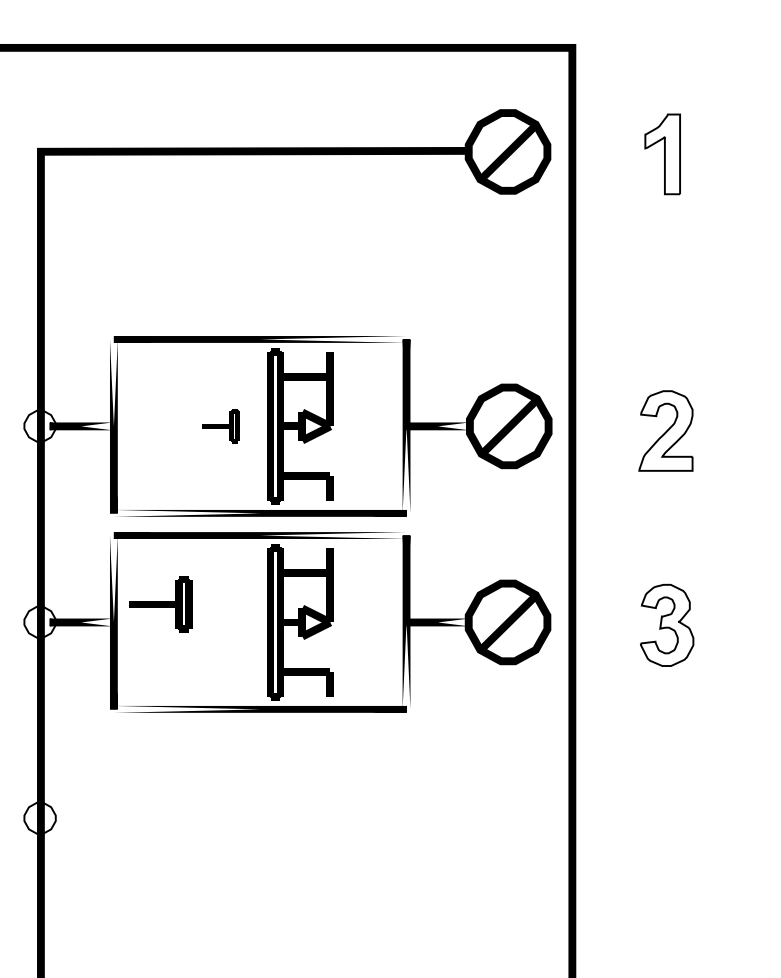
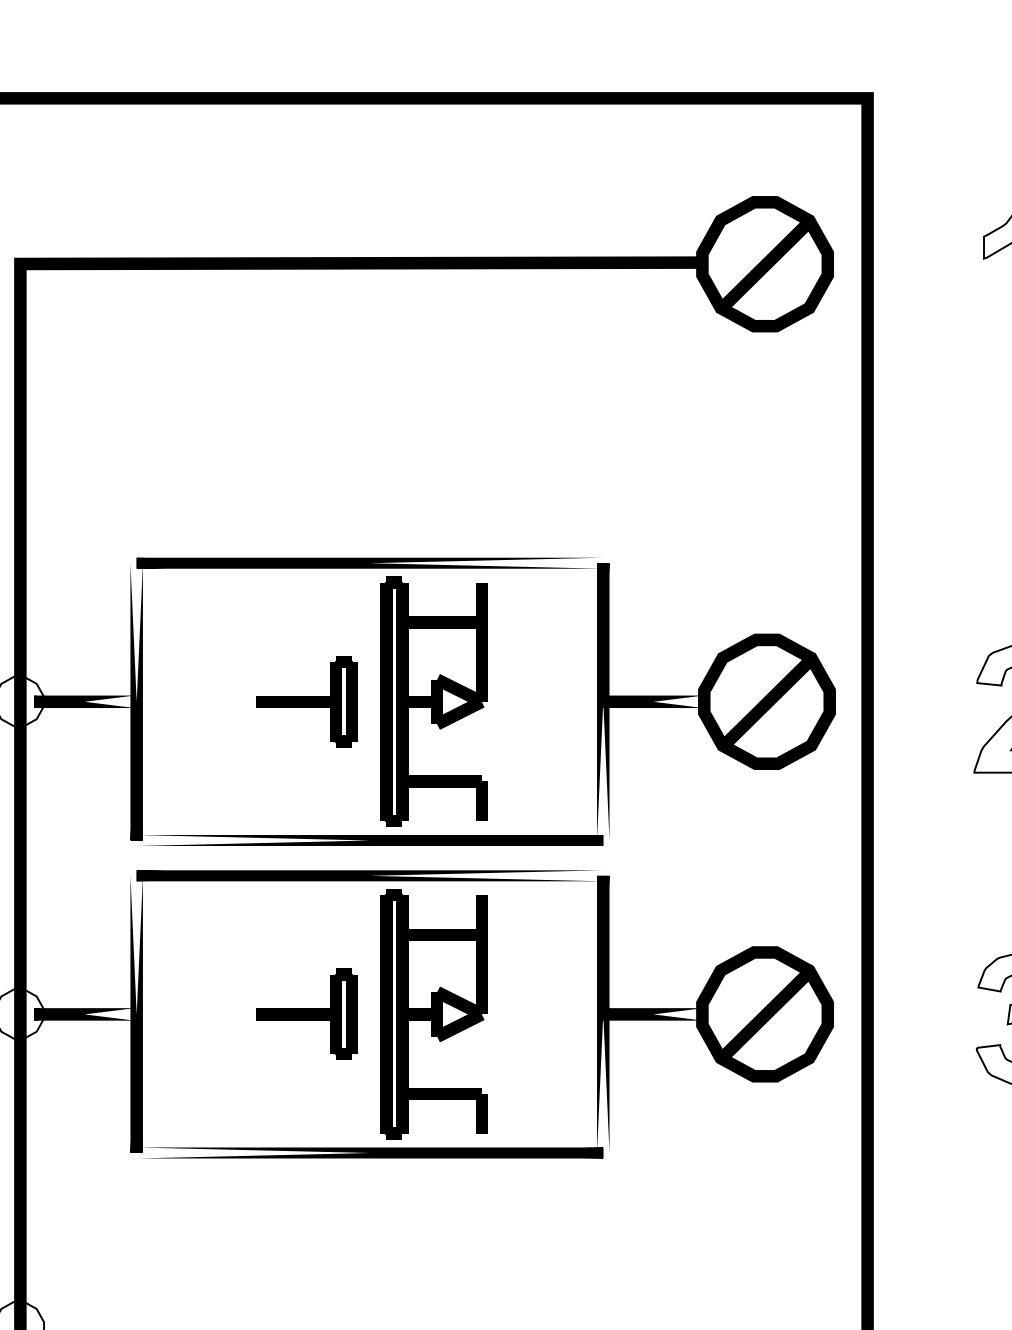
part: (220, 426) -> (306, 701), size x1.67
part: (160, 604) -> (306, 1014), moved

